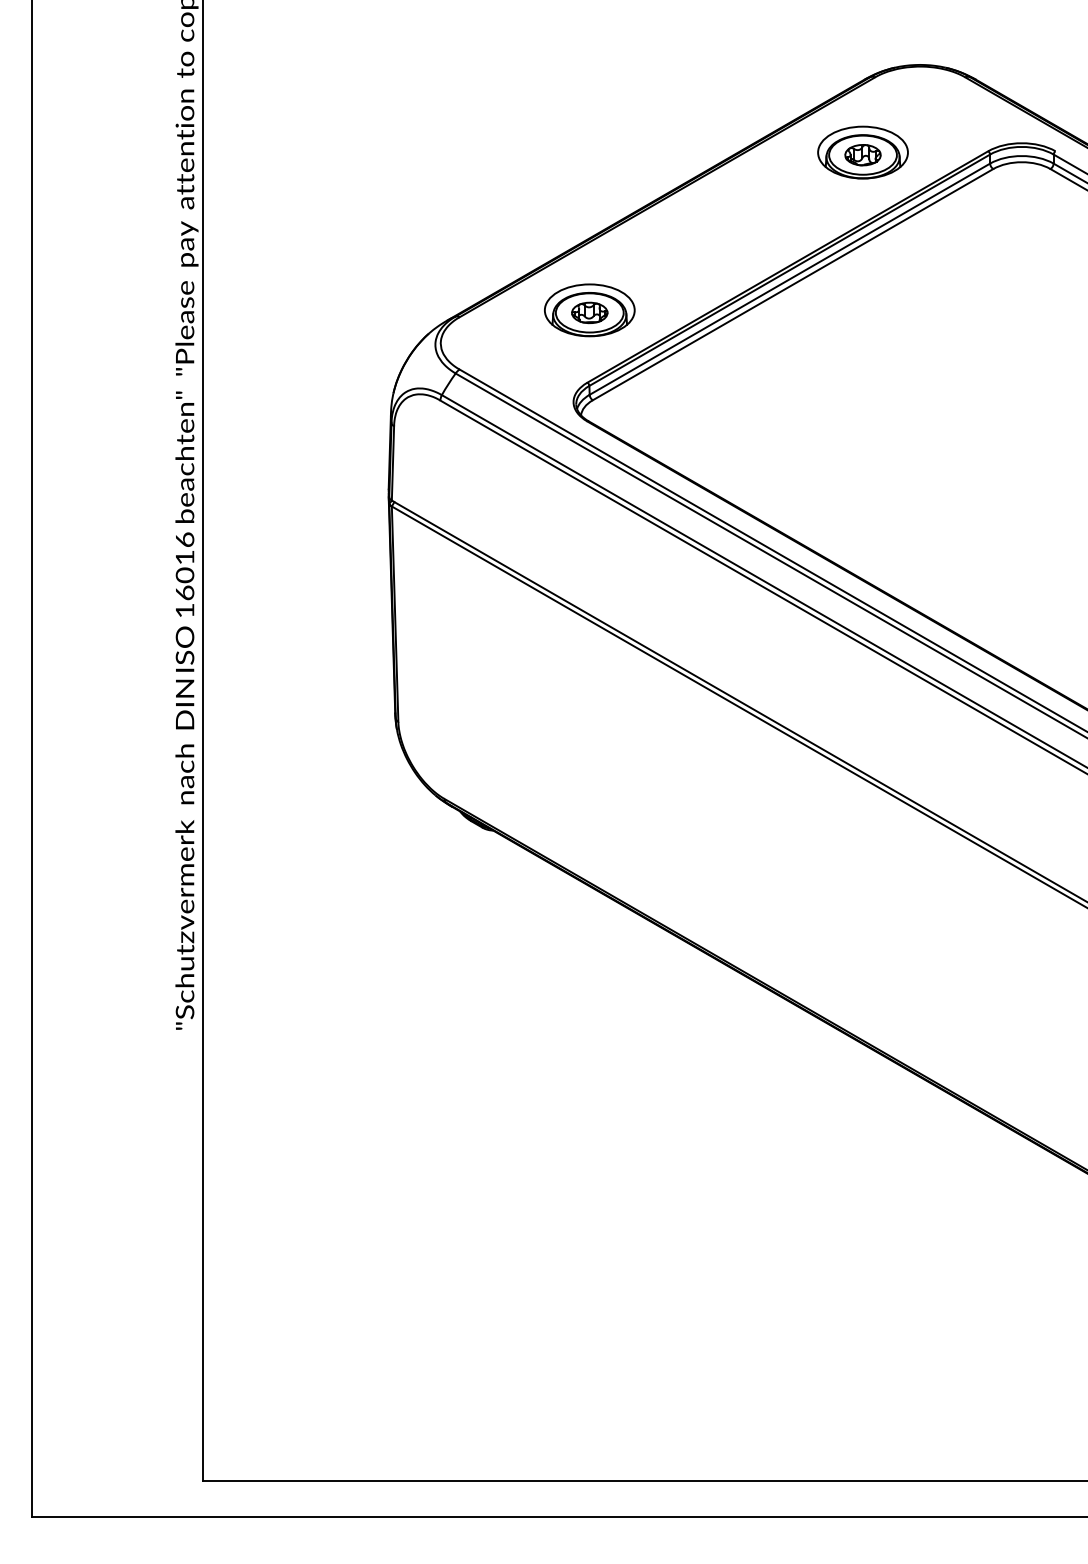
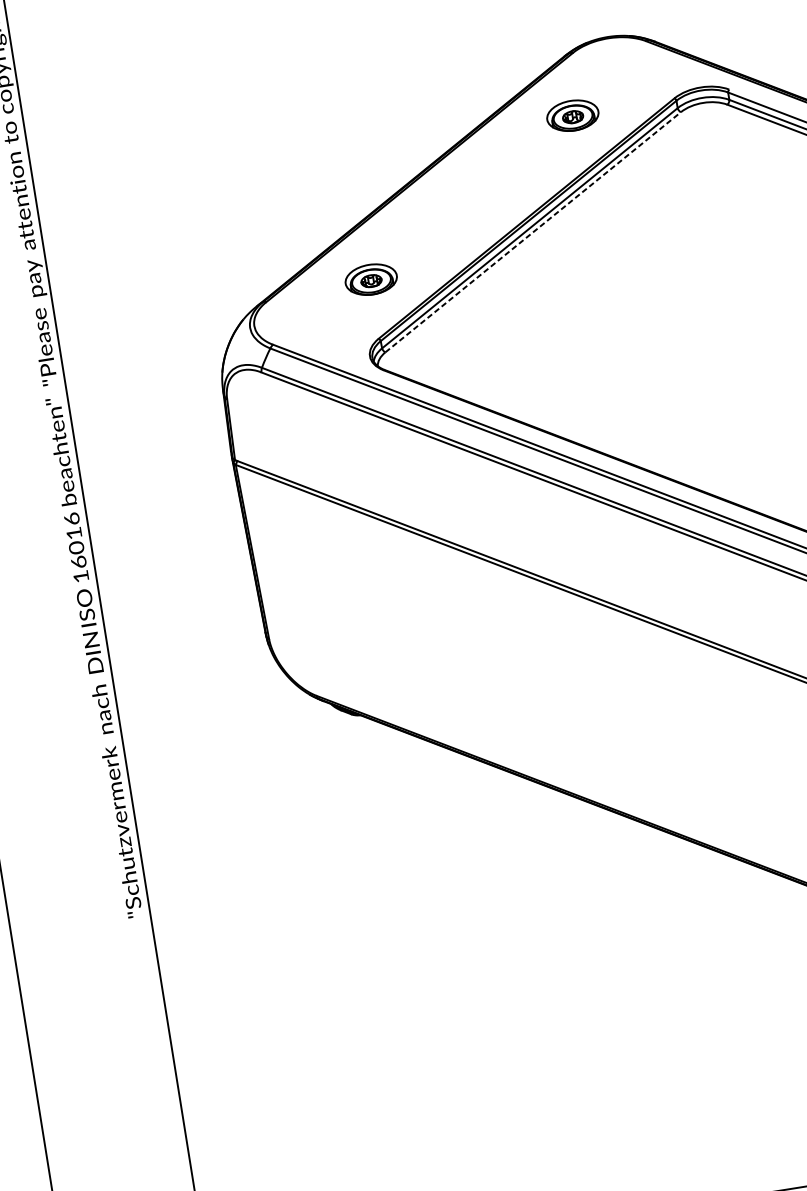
part: (862, 152) -> (572, 115), size x0.7
line: (793, 284) -> (533, 232), solid -> dashed
part: (589, 310) -> (371, 279), size x0.7

